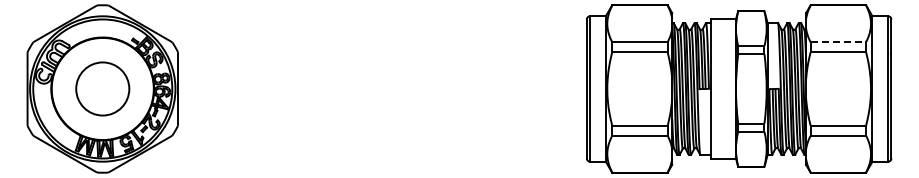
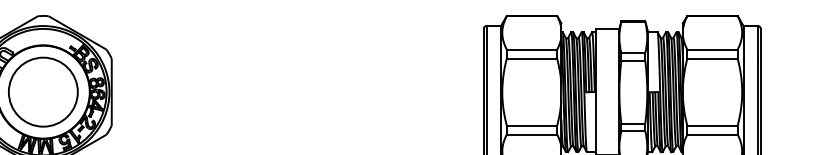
line: (838, 42) -> (712, 49), dashed -> solid
circle: (102, 88) -> (43, 91), size x1.43

